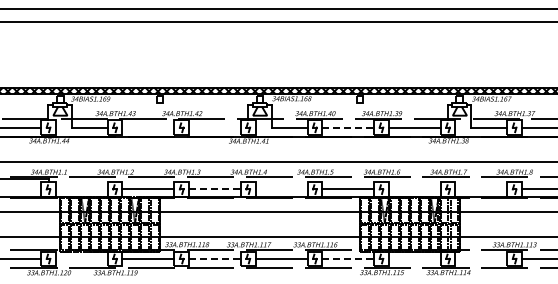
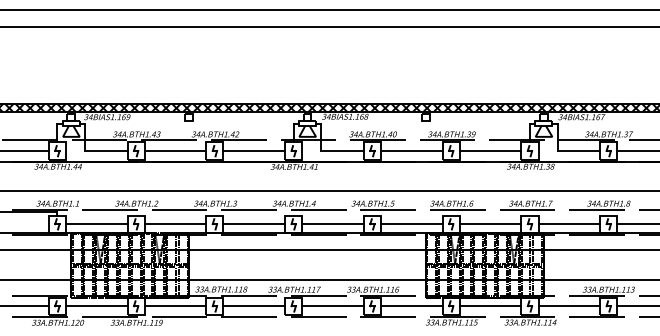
line: (148, 127) -> (175, 150), added
line: (214, 127) -> (253, 150), added
line: (348, 127) -> (412, 150), dashed -> solid
line: (81, 189) -> (96, 224), added
line: (215, 189) -> (254, 224), dashed -> solid
line: (281, 189) -> (332, 224), added
line: (414, 189) -> (490, 224), added
line: (481, 189) -> (569, 224), added
line: (81, 258) -> (96, 305), added
line: (215, 258) -> (254, 305), dashed -> solid
line: (348, 258) -> (412, 305), dashed -> solid
line: (414, 258) -> (490, 305), added
line: (481, 258) -> (569, 305), added

